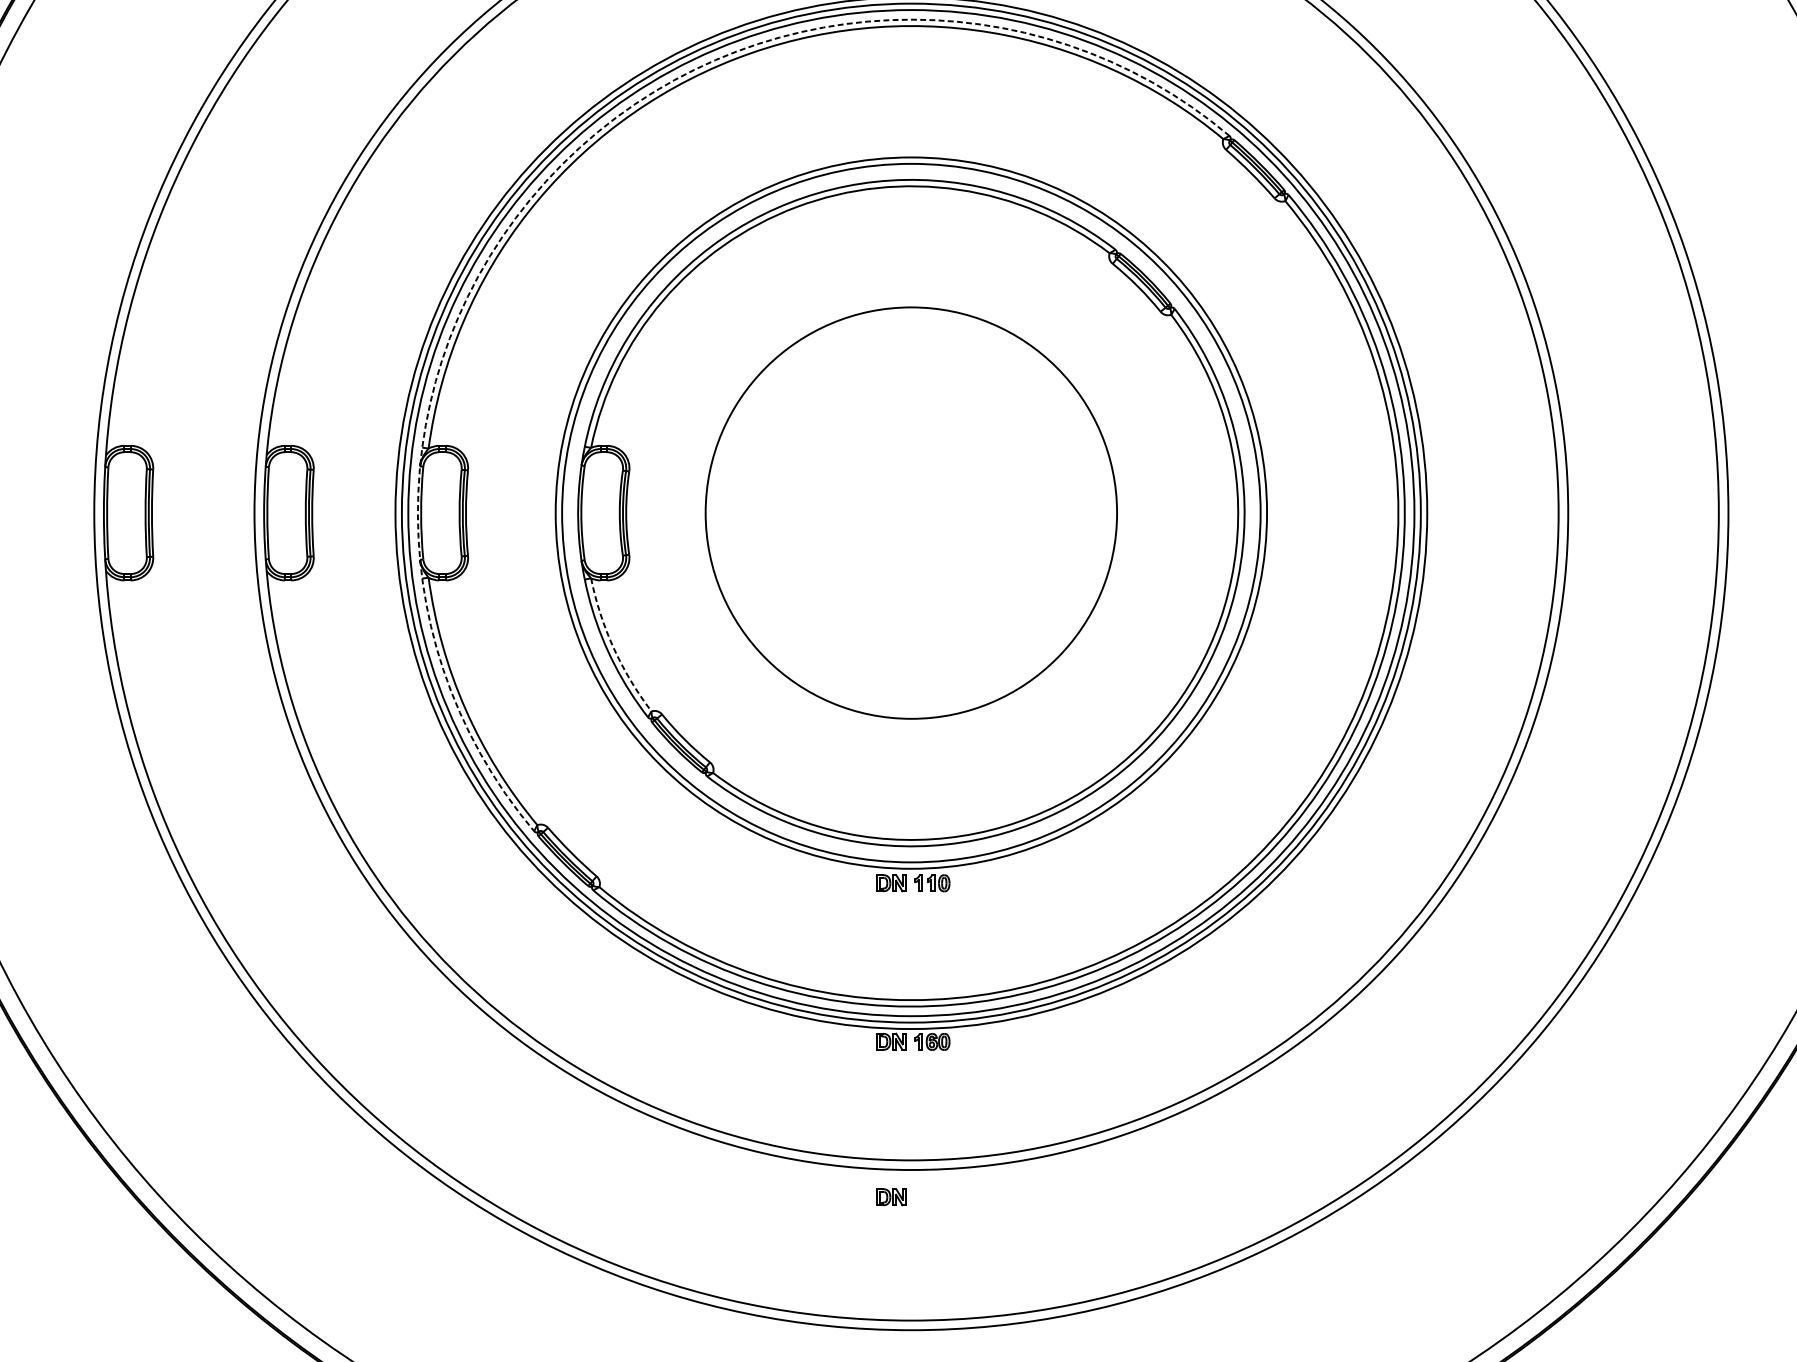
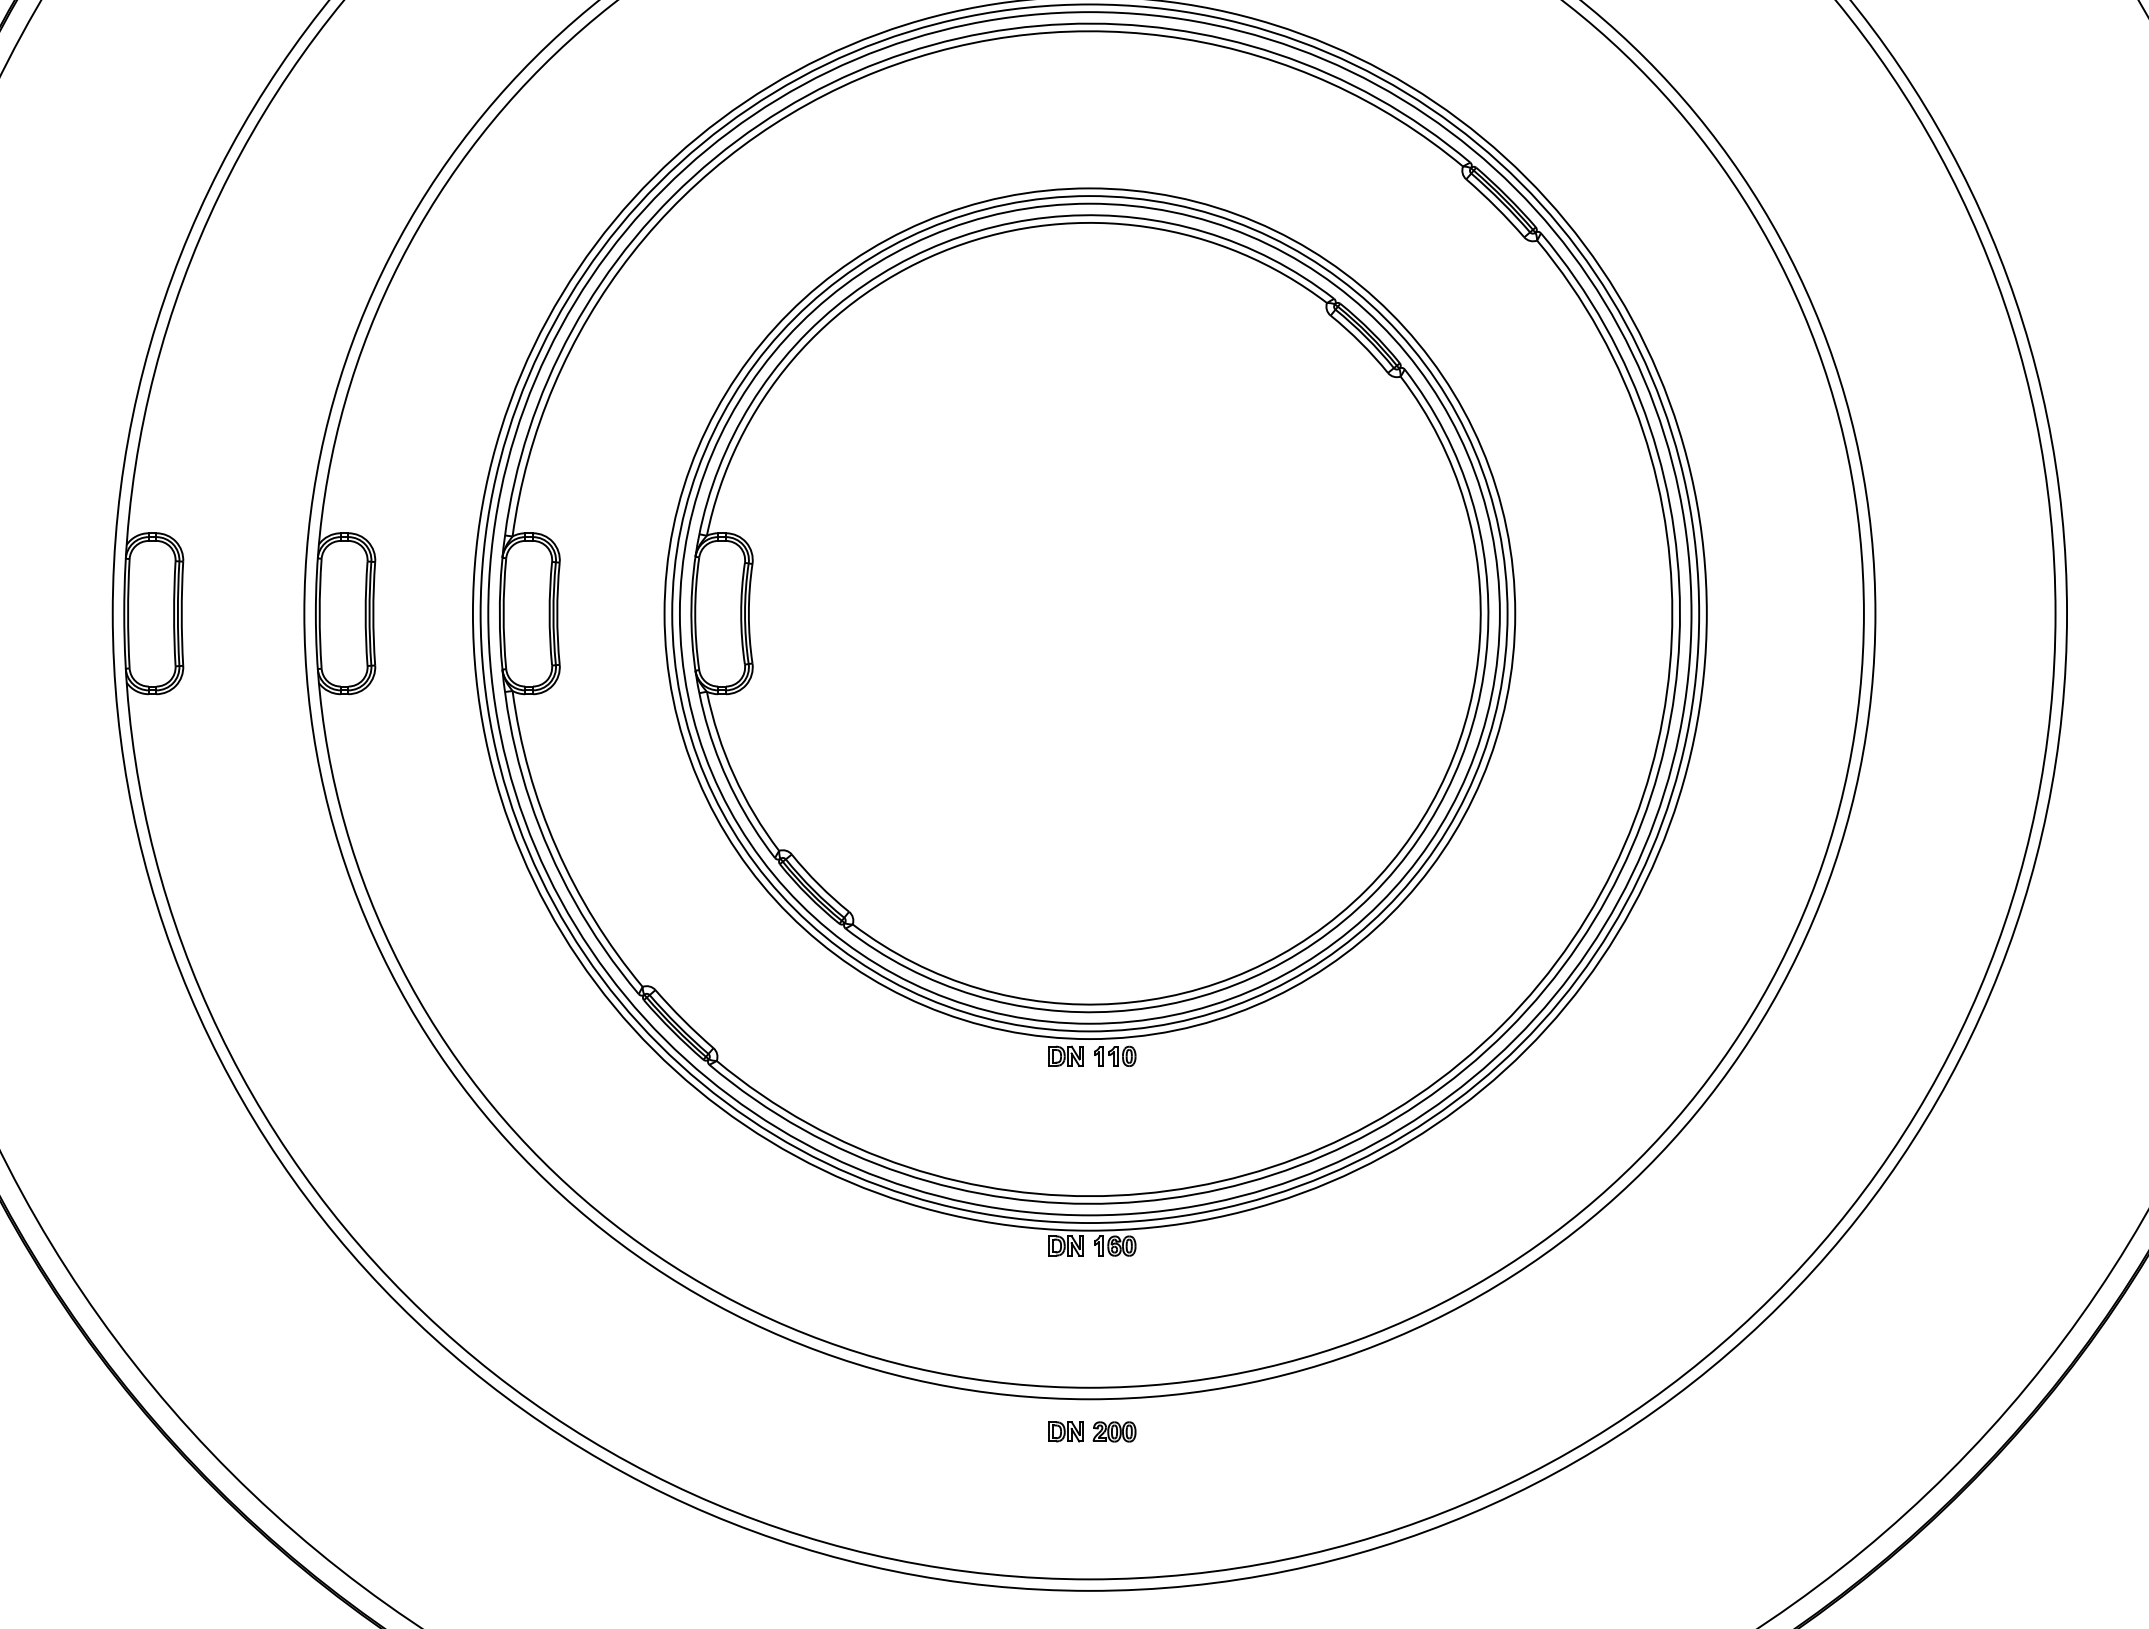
arc: (562, 164) -> (672, 196), dashed -> solid
circle: (911, 512) -> (1089, 613), size x1.67
arc: (614, 648) -> (734, 775), dashed -> solid
part: (931, 1196) -> (1114, 1431), added

